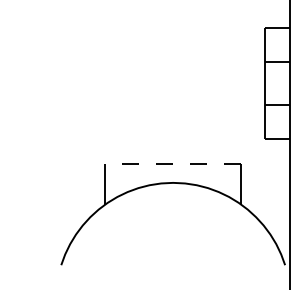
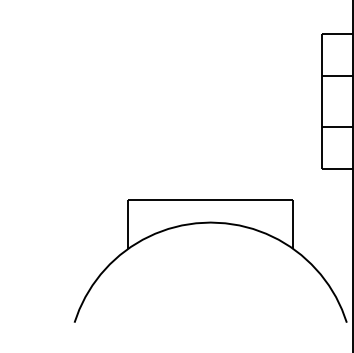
line: (173, 164) -> (211, 200), dashed -> solid

